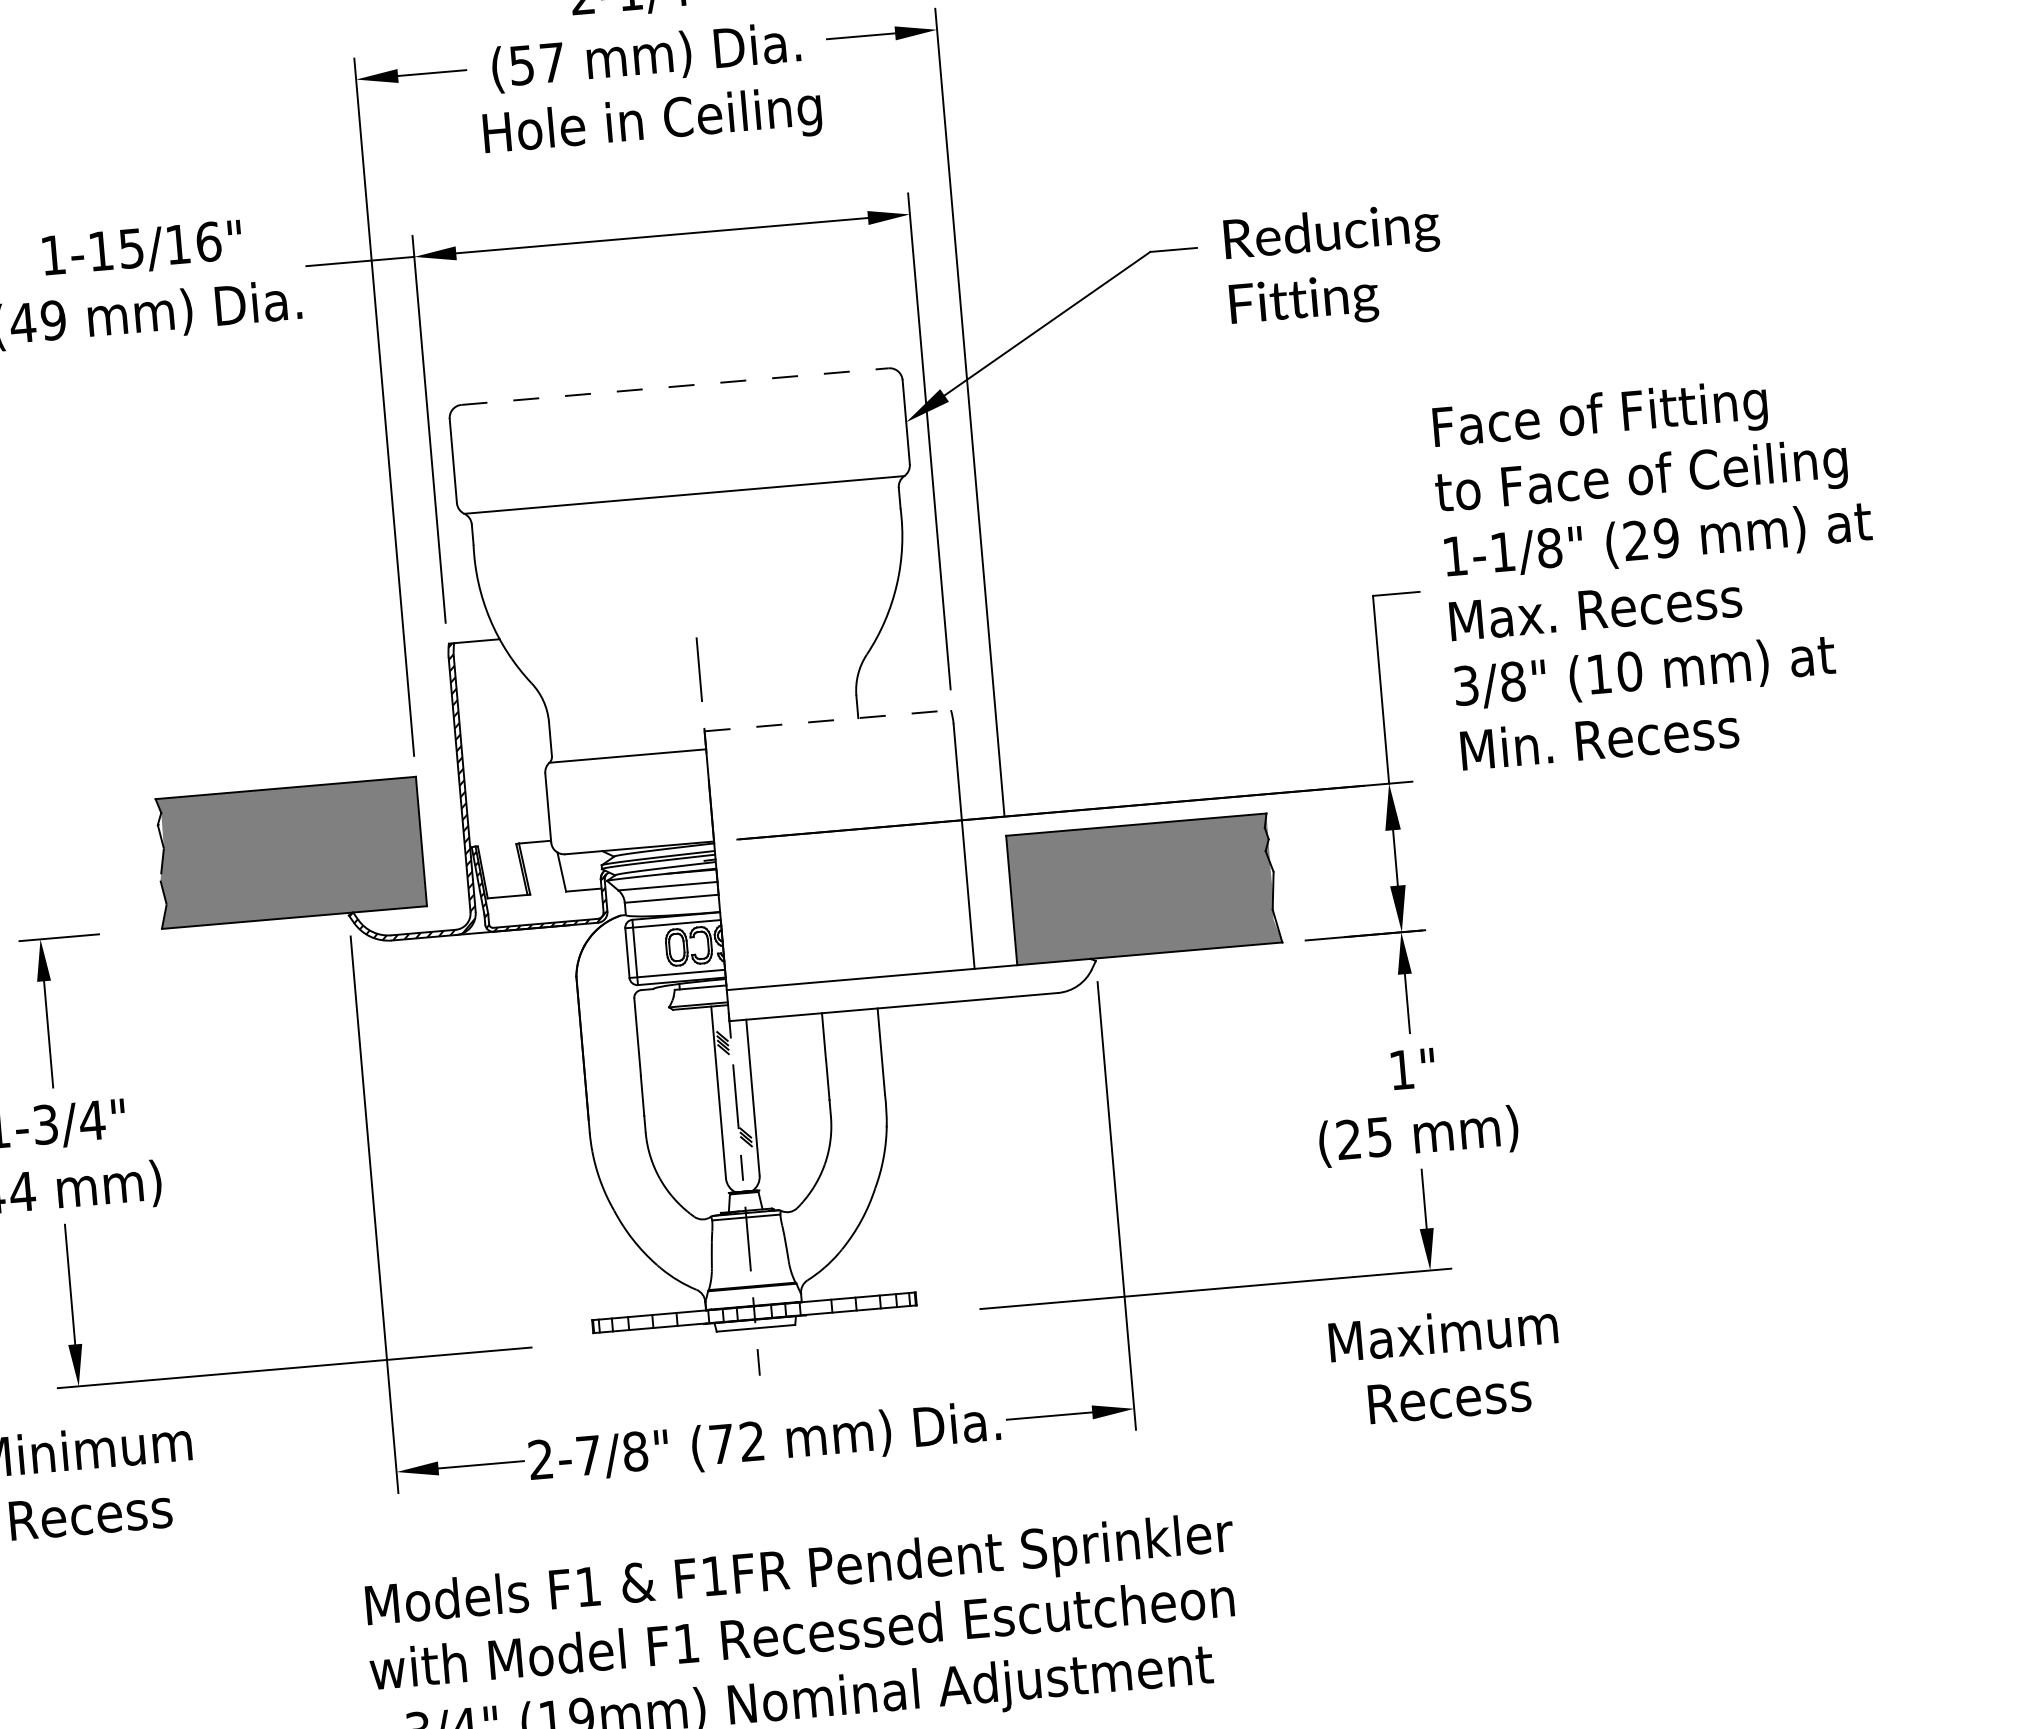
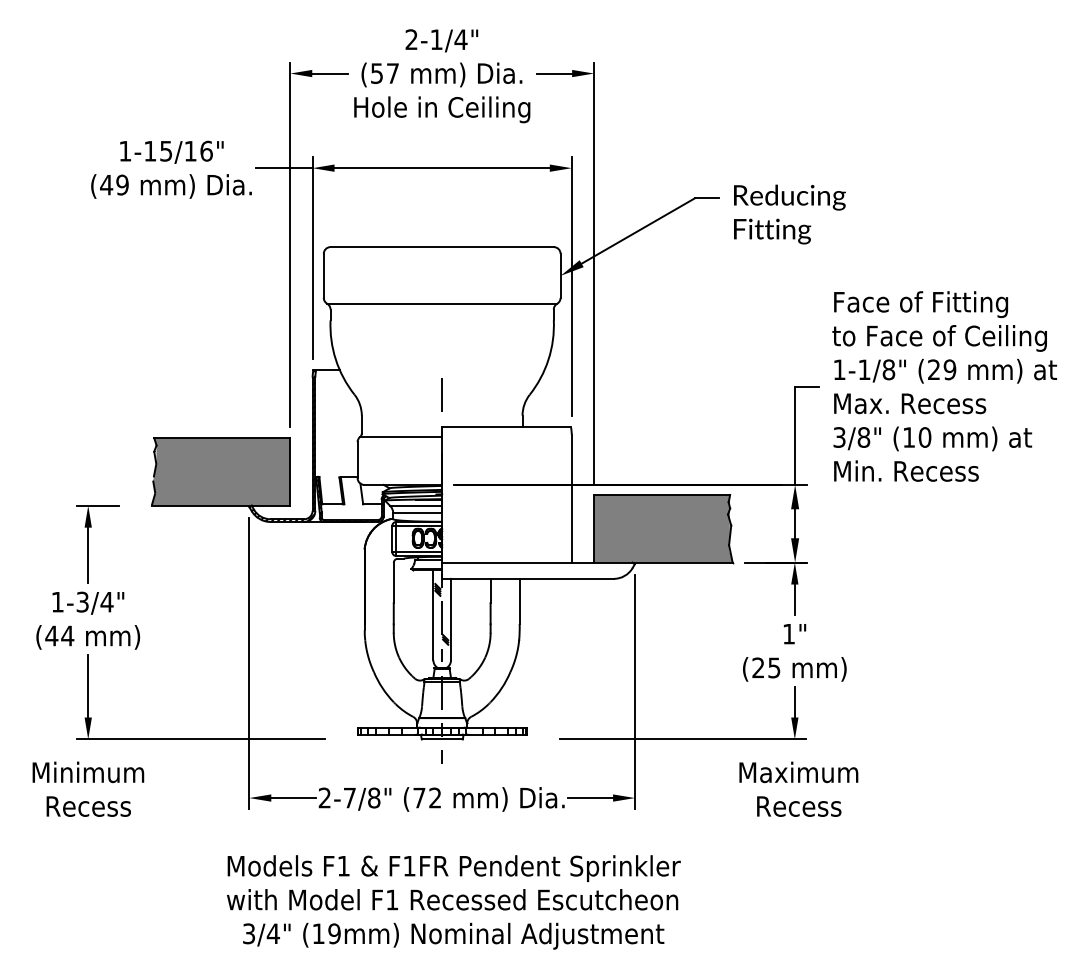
line: (675, 387) -> (442, 247), dashed -> solid
line: (829, 720) -> (507, 427), dashed -> solid

